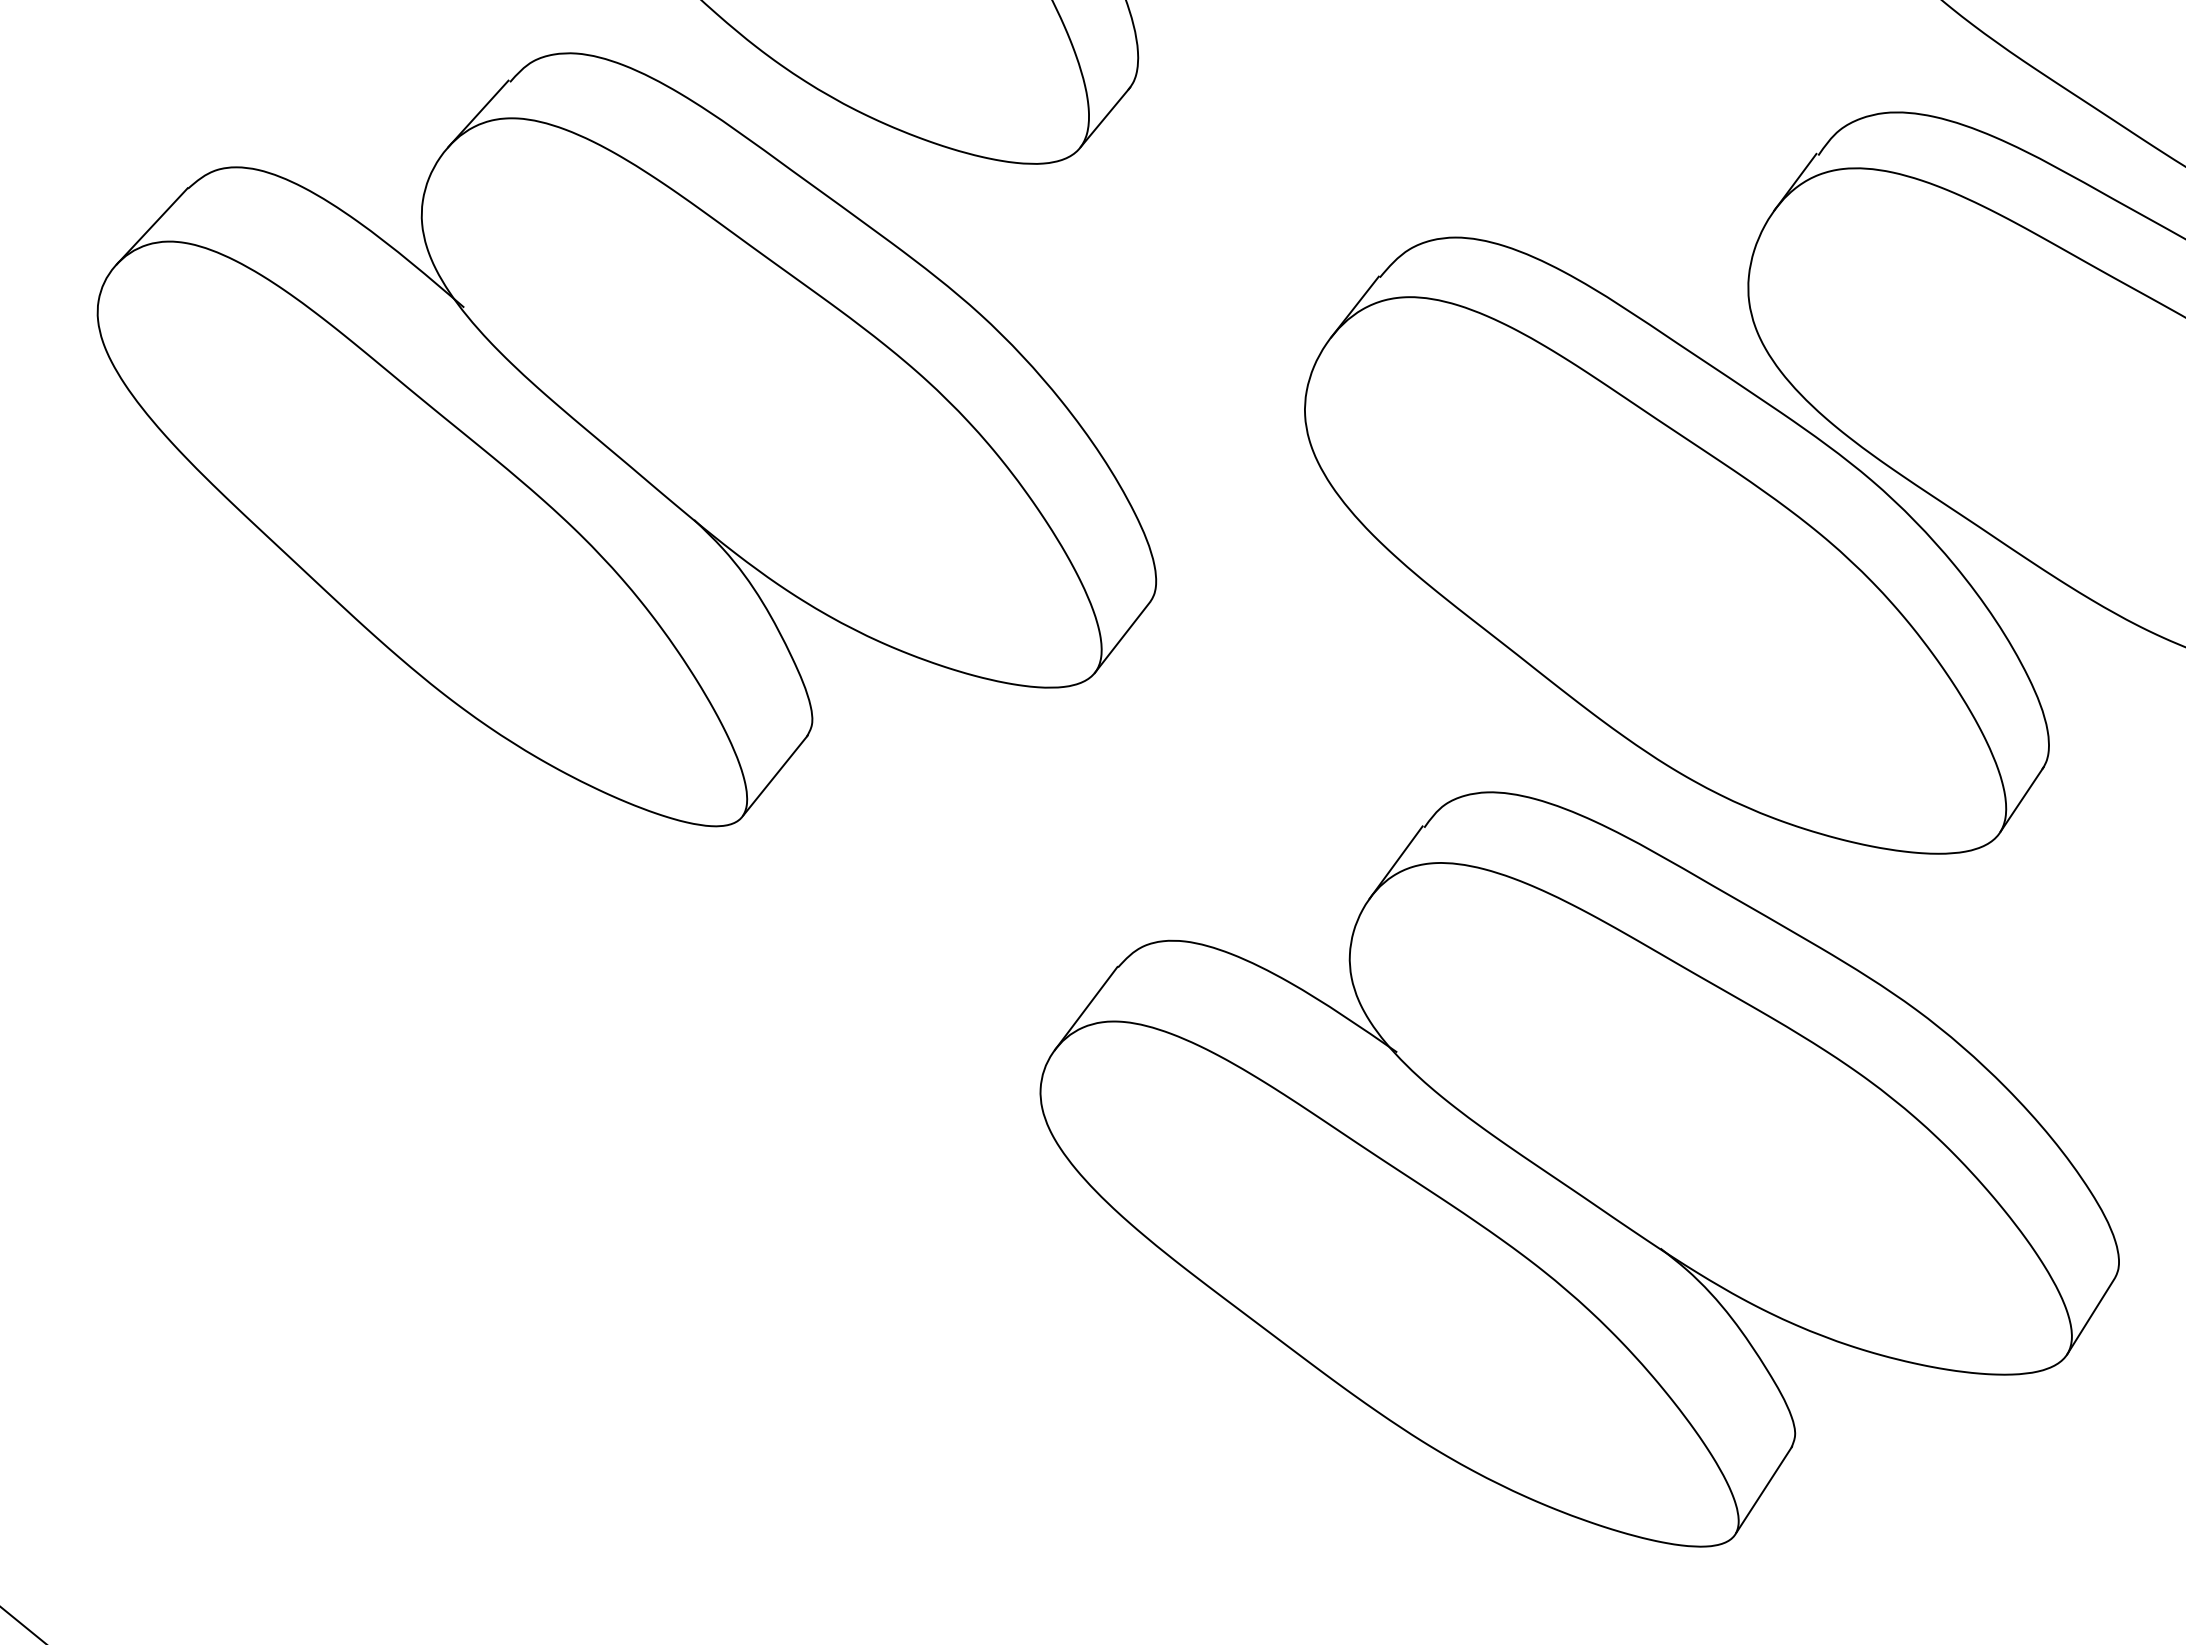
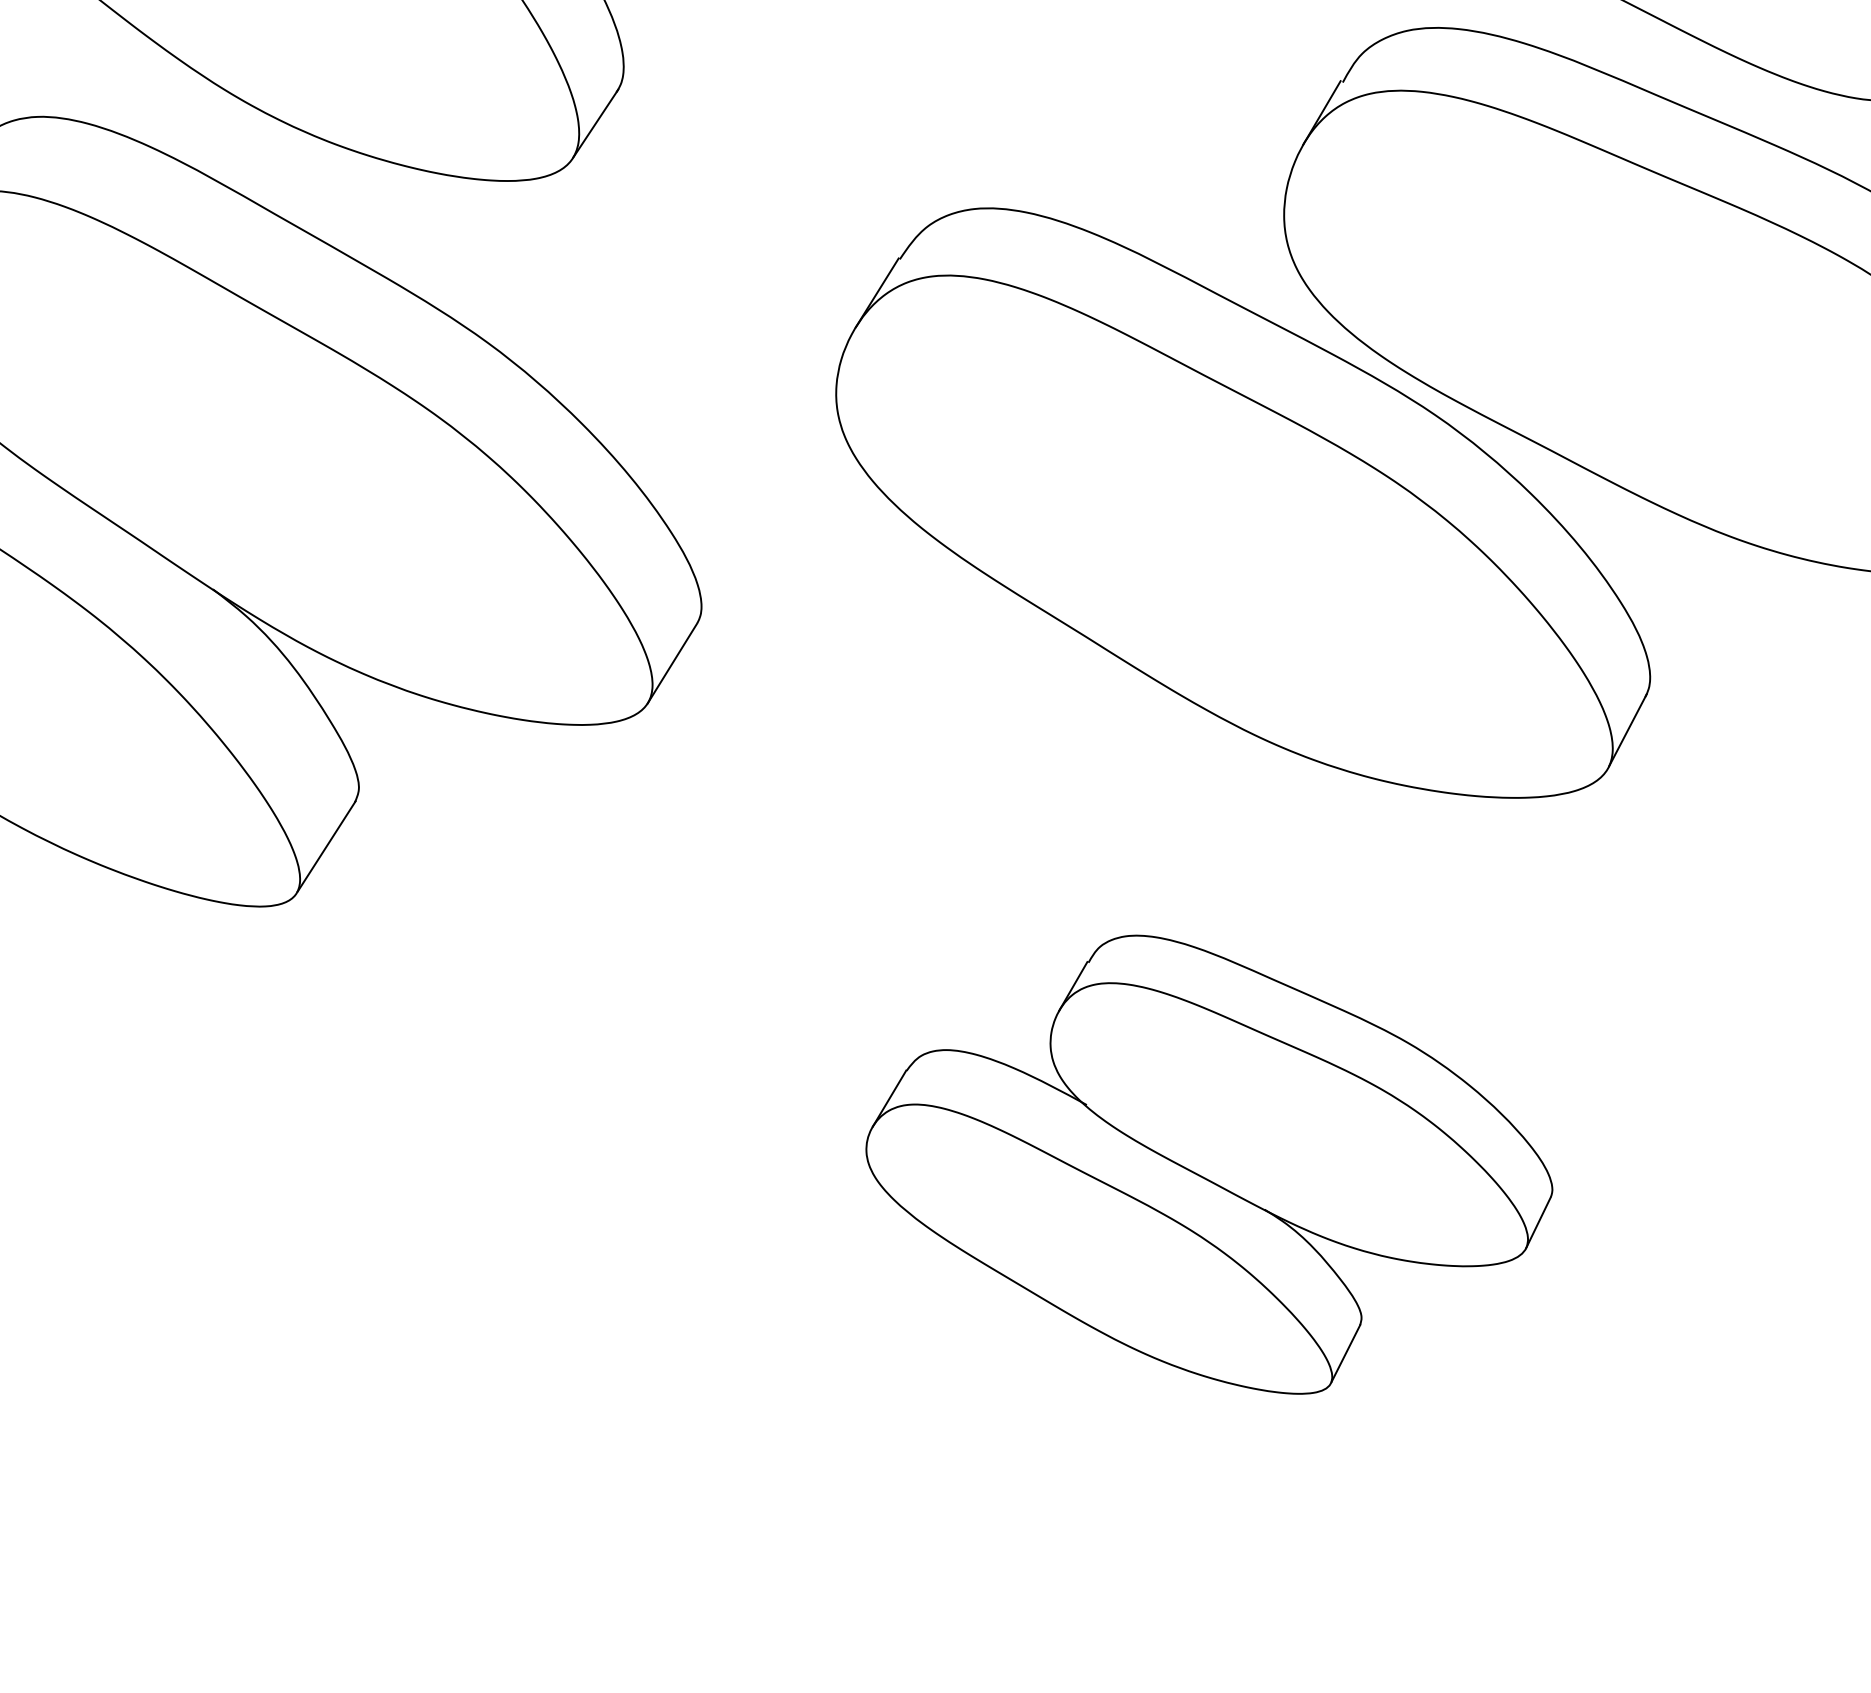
part: (1579, 1169) -> (1208, 1165), size x0.6

